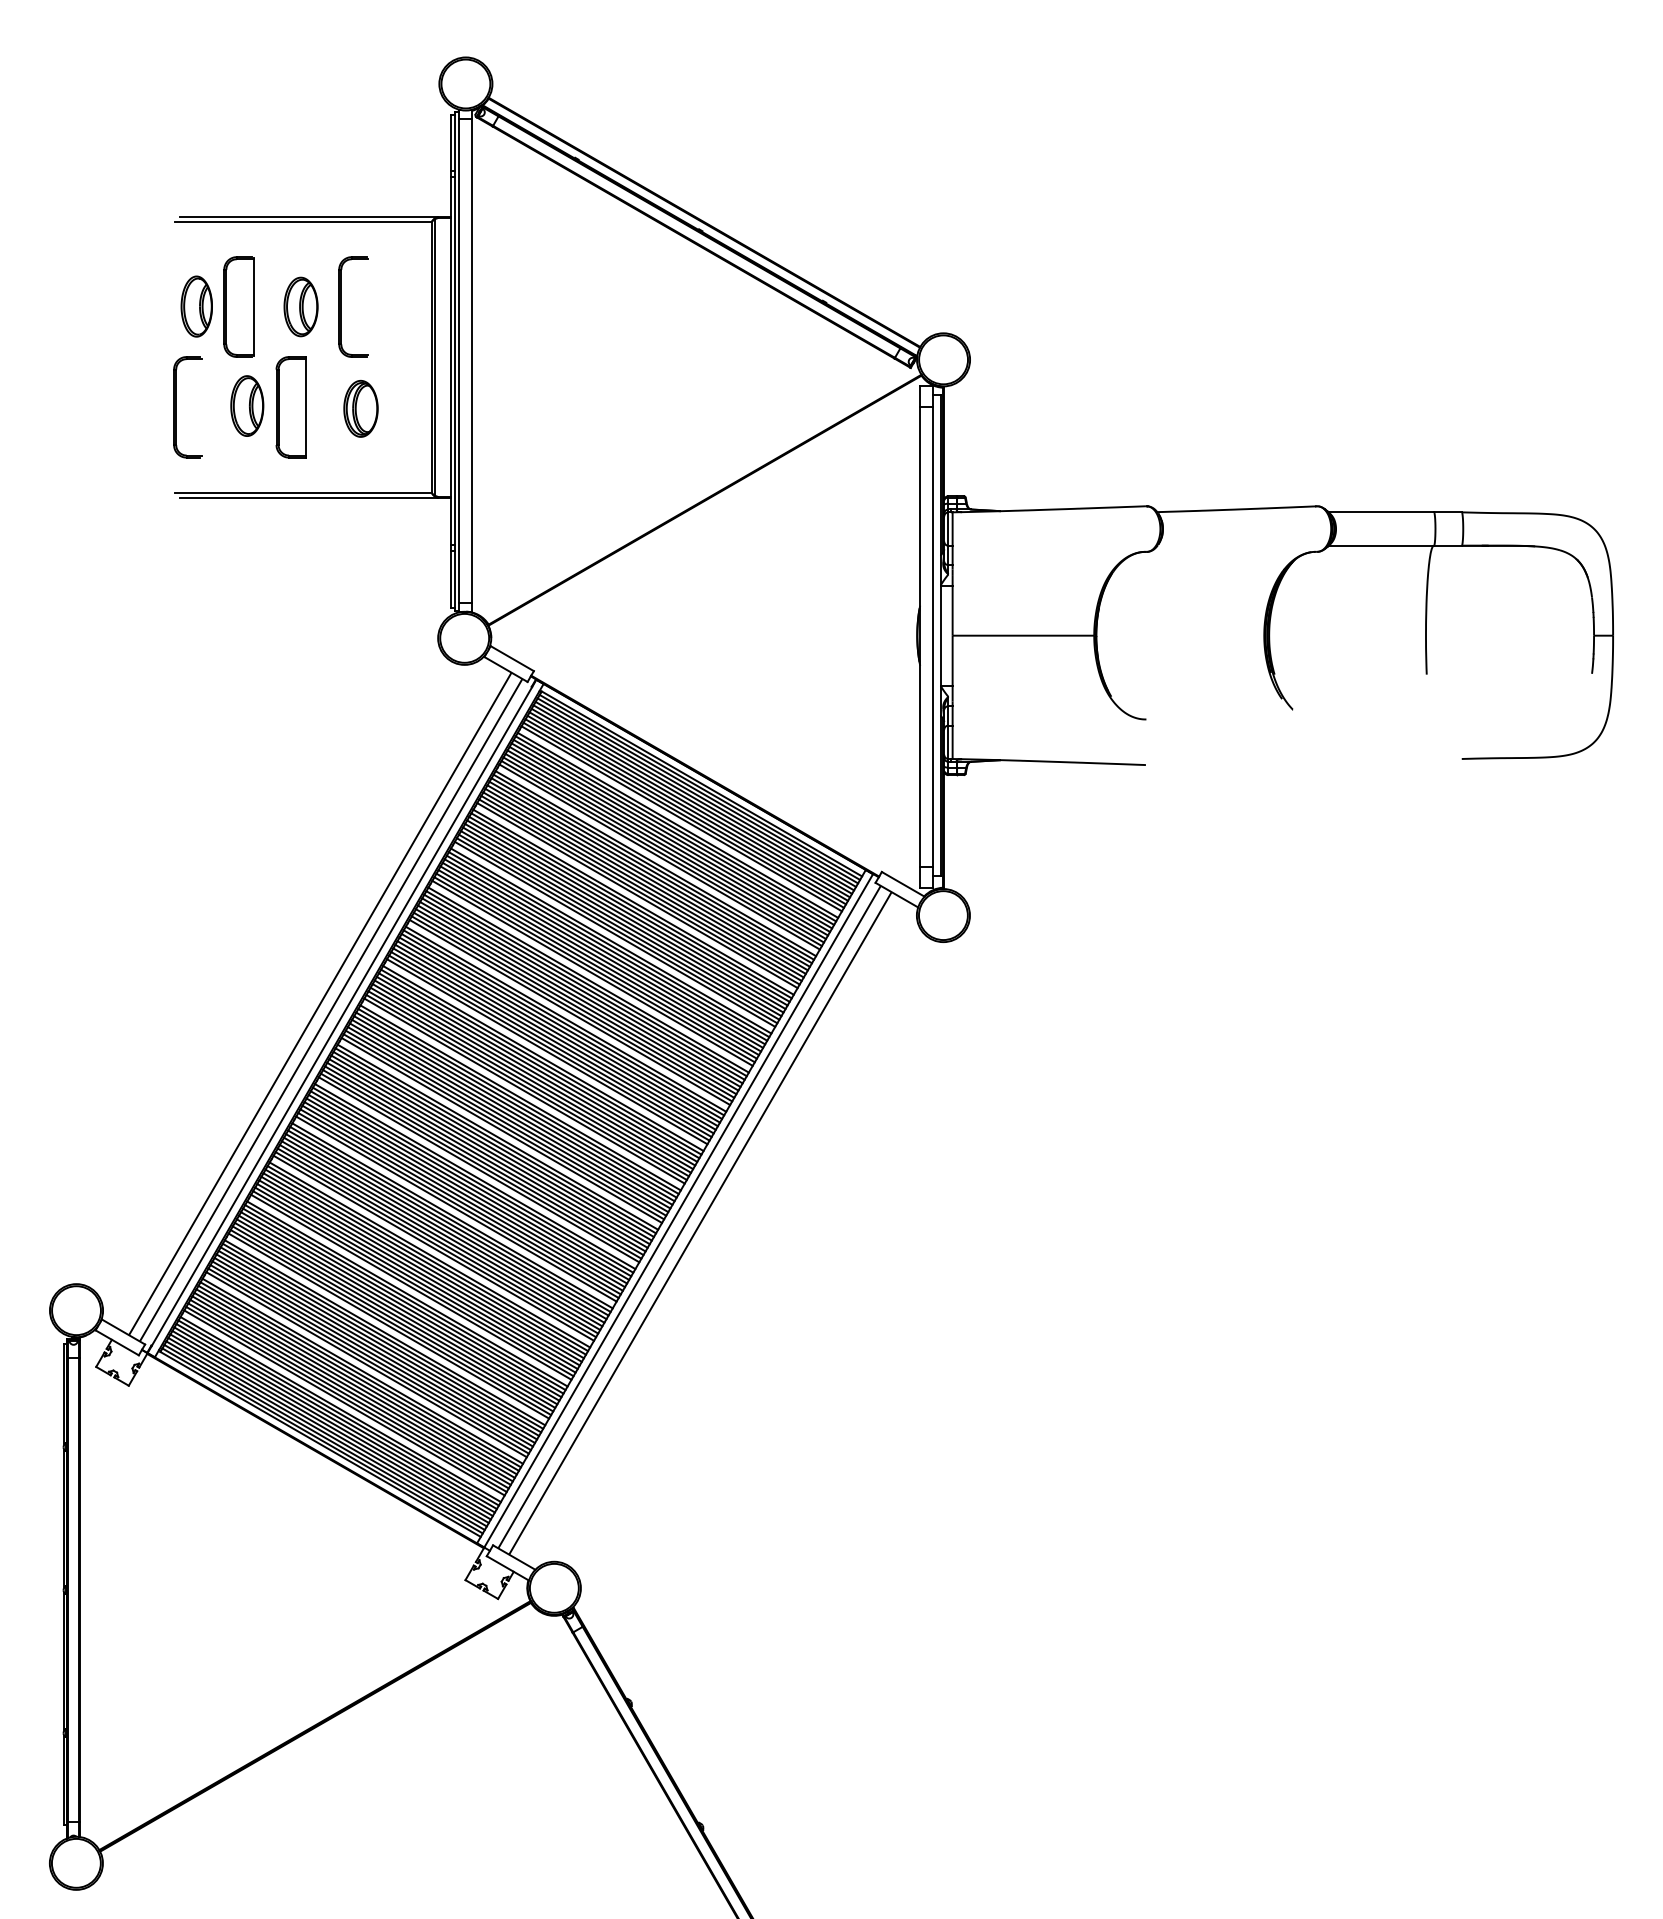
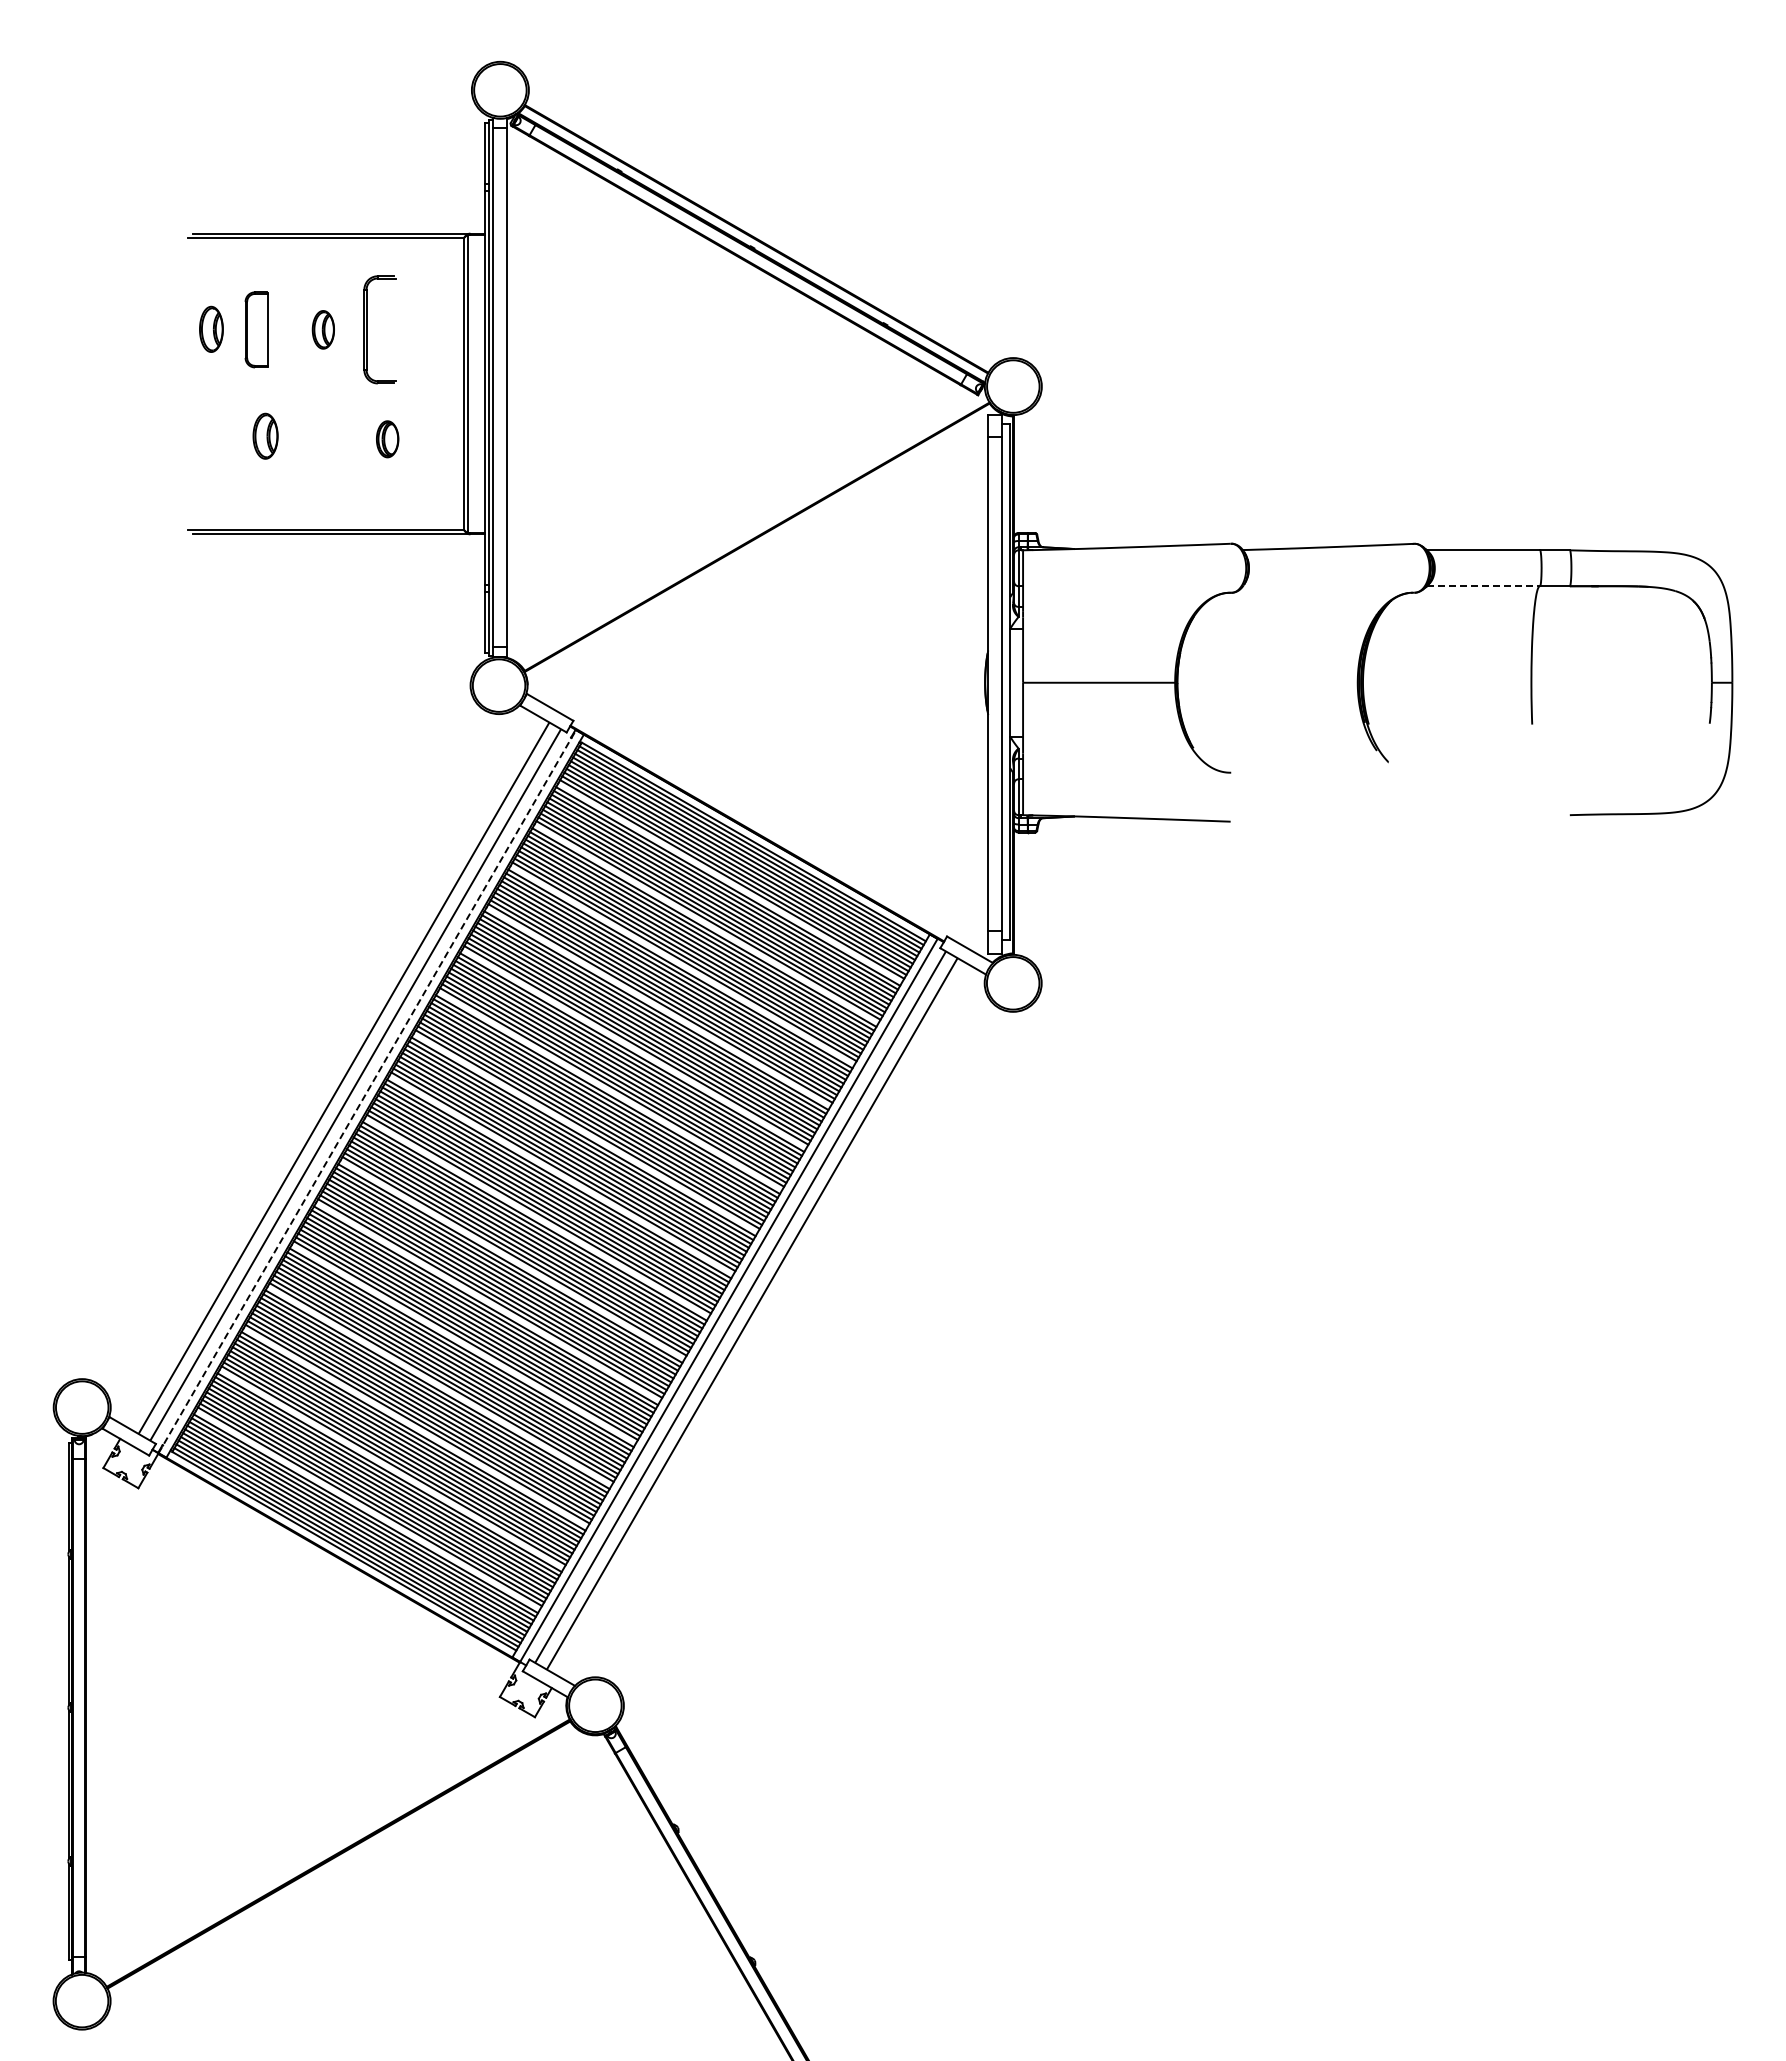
part: (196, 306) -> (211, 329), size x0.7
part: (238, 306) -> (256, 329), size x0.7
part: (301, 306) -> (323, 329), size x0.6
part: (247, 406) -> (265, 436), size x0.7
part: (176, 407) -> (189, 437), removed
part: (290, 407) -> (312, 437), removed
part: (360, 409) -> (387, 439), size x0.6
line: (1381, 546) -> (1483, 586), solid -> dashed
line: (342, 1016) -> (367, 1091), solid -> dashed

